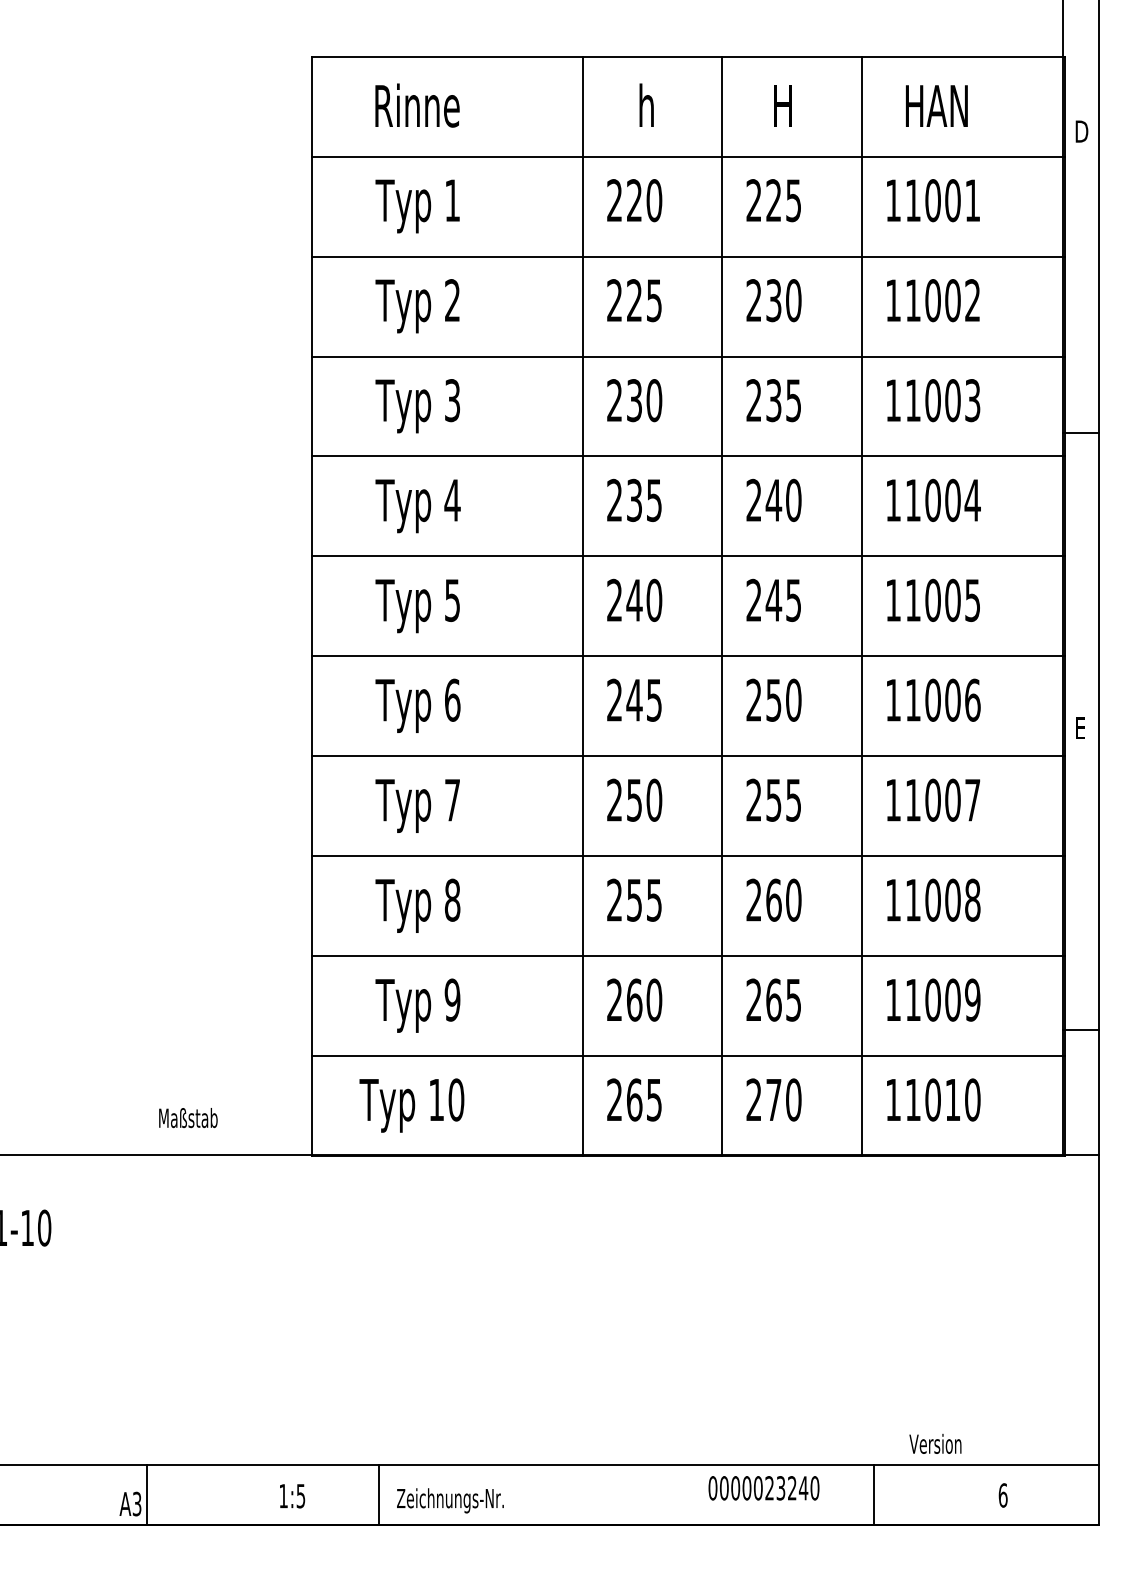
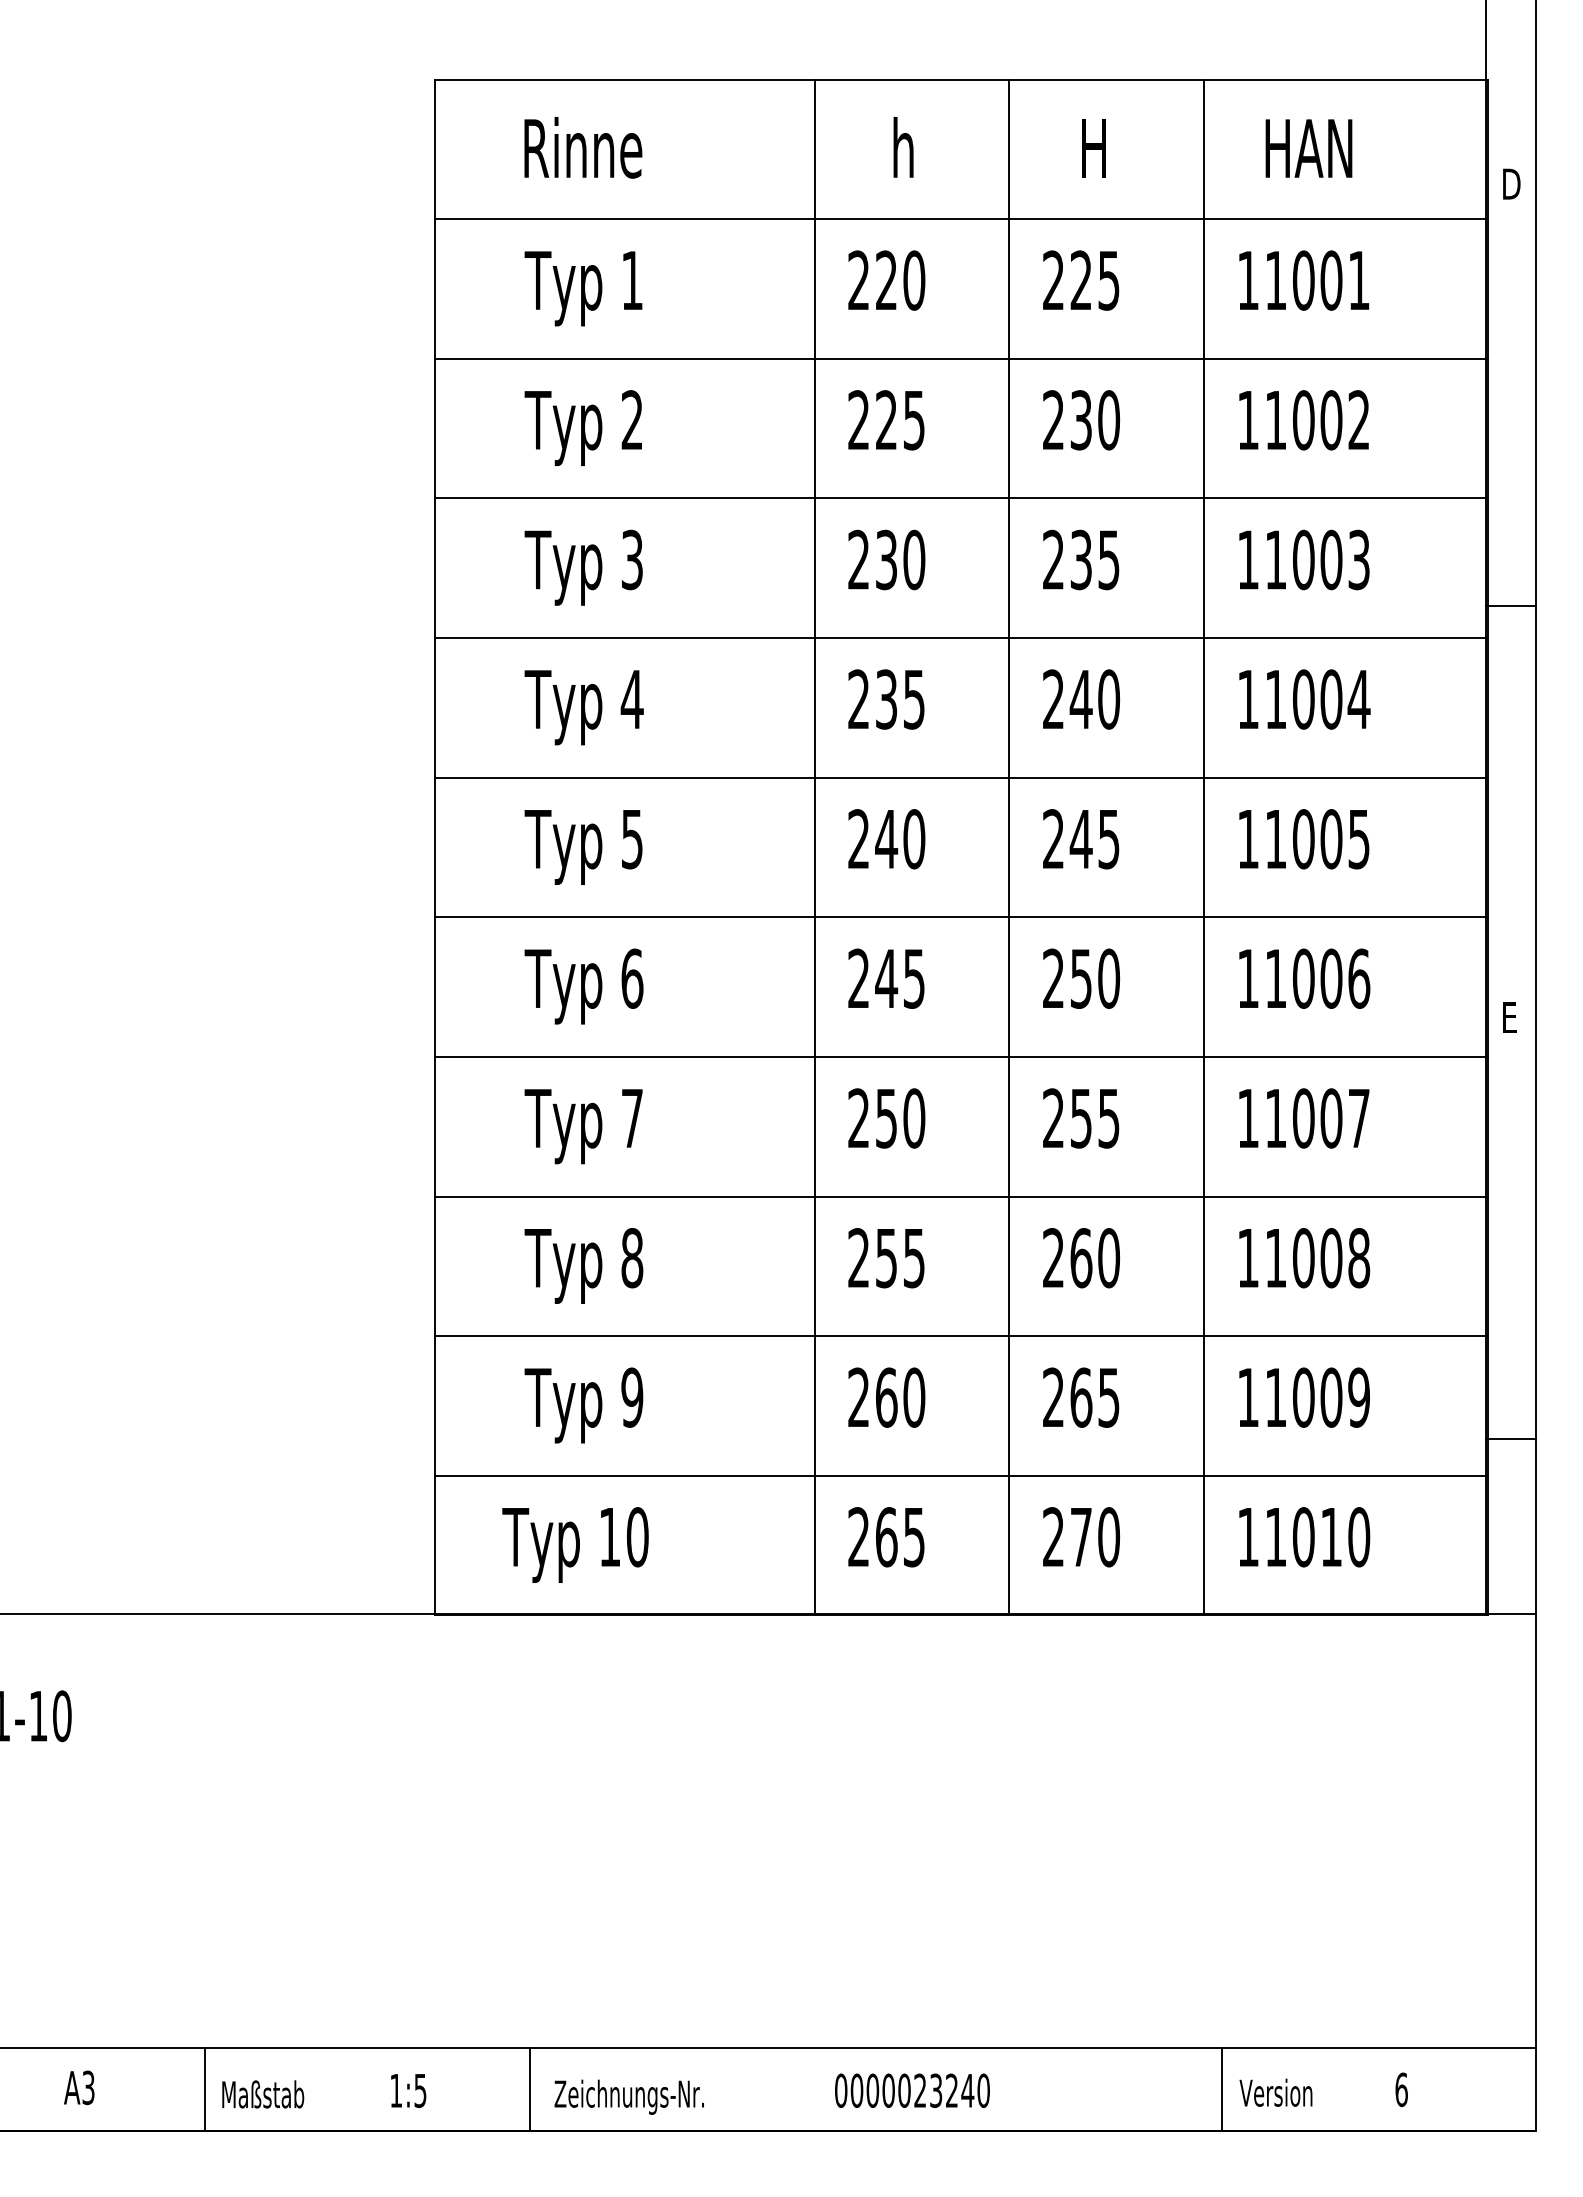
text: (188, 1118) -> (263, 2094), moved
text: (935, 1443) -> (1275, 2092), moved
text: (764, 1488) -> (912, 2090), moved
text: (130, 1503) -> (79, 2087), moved

